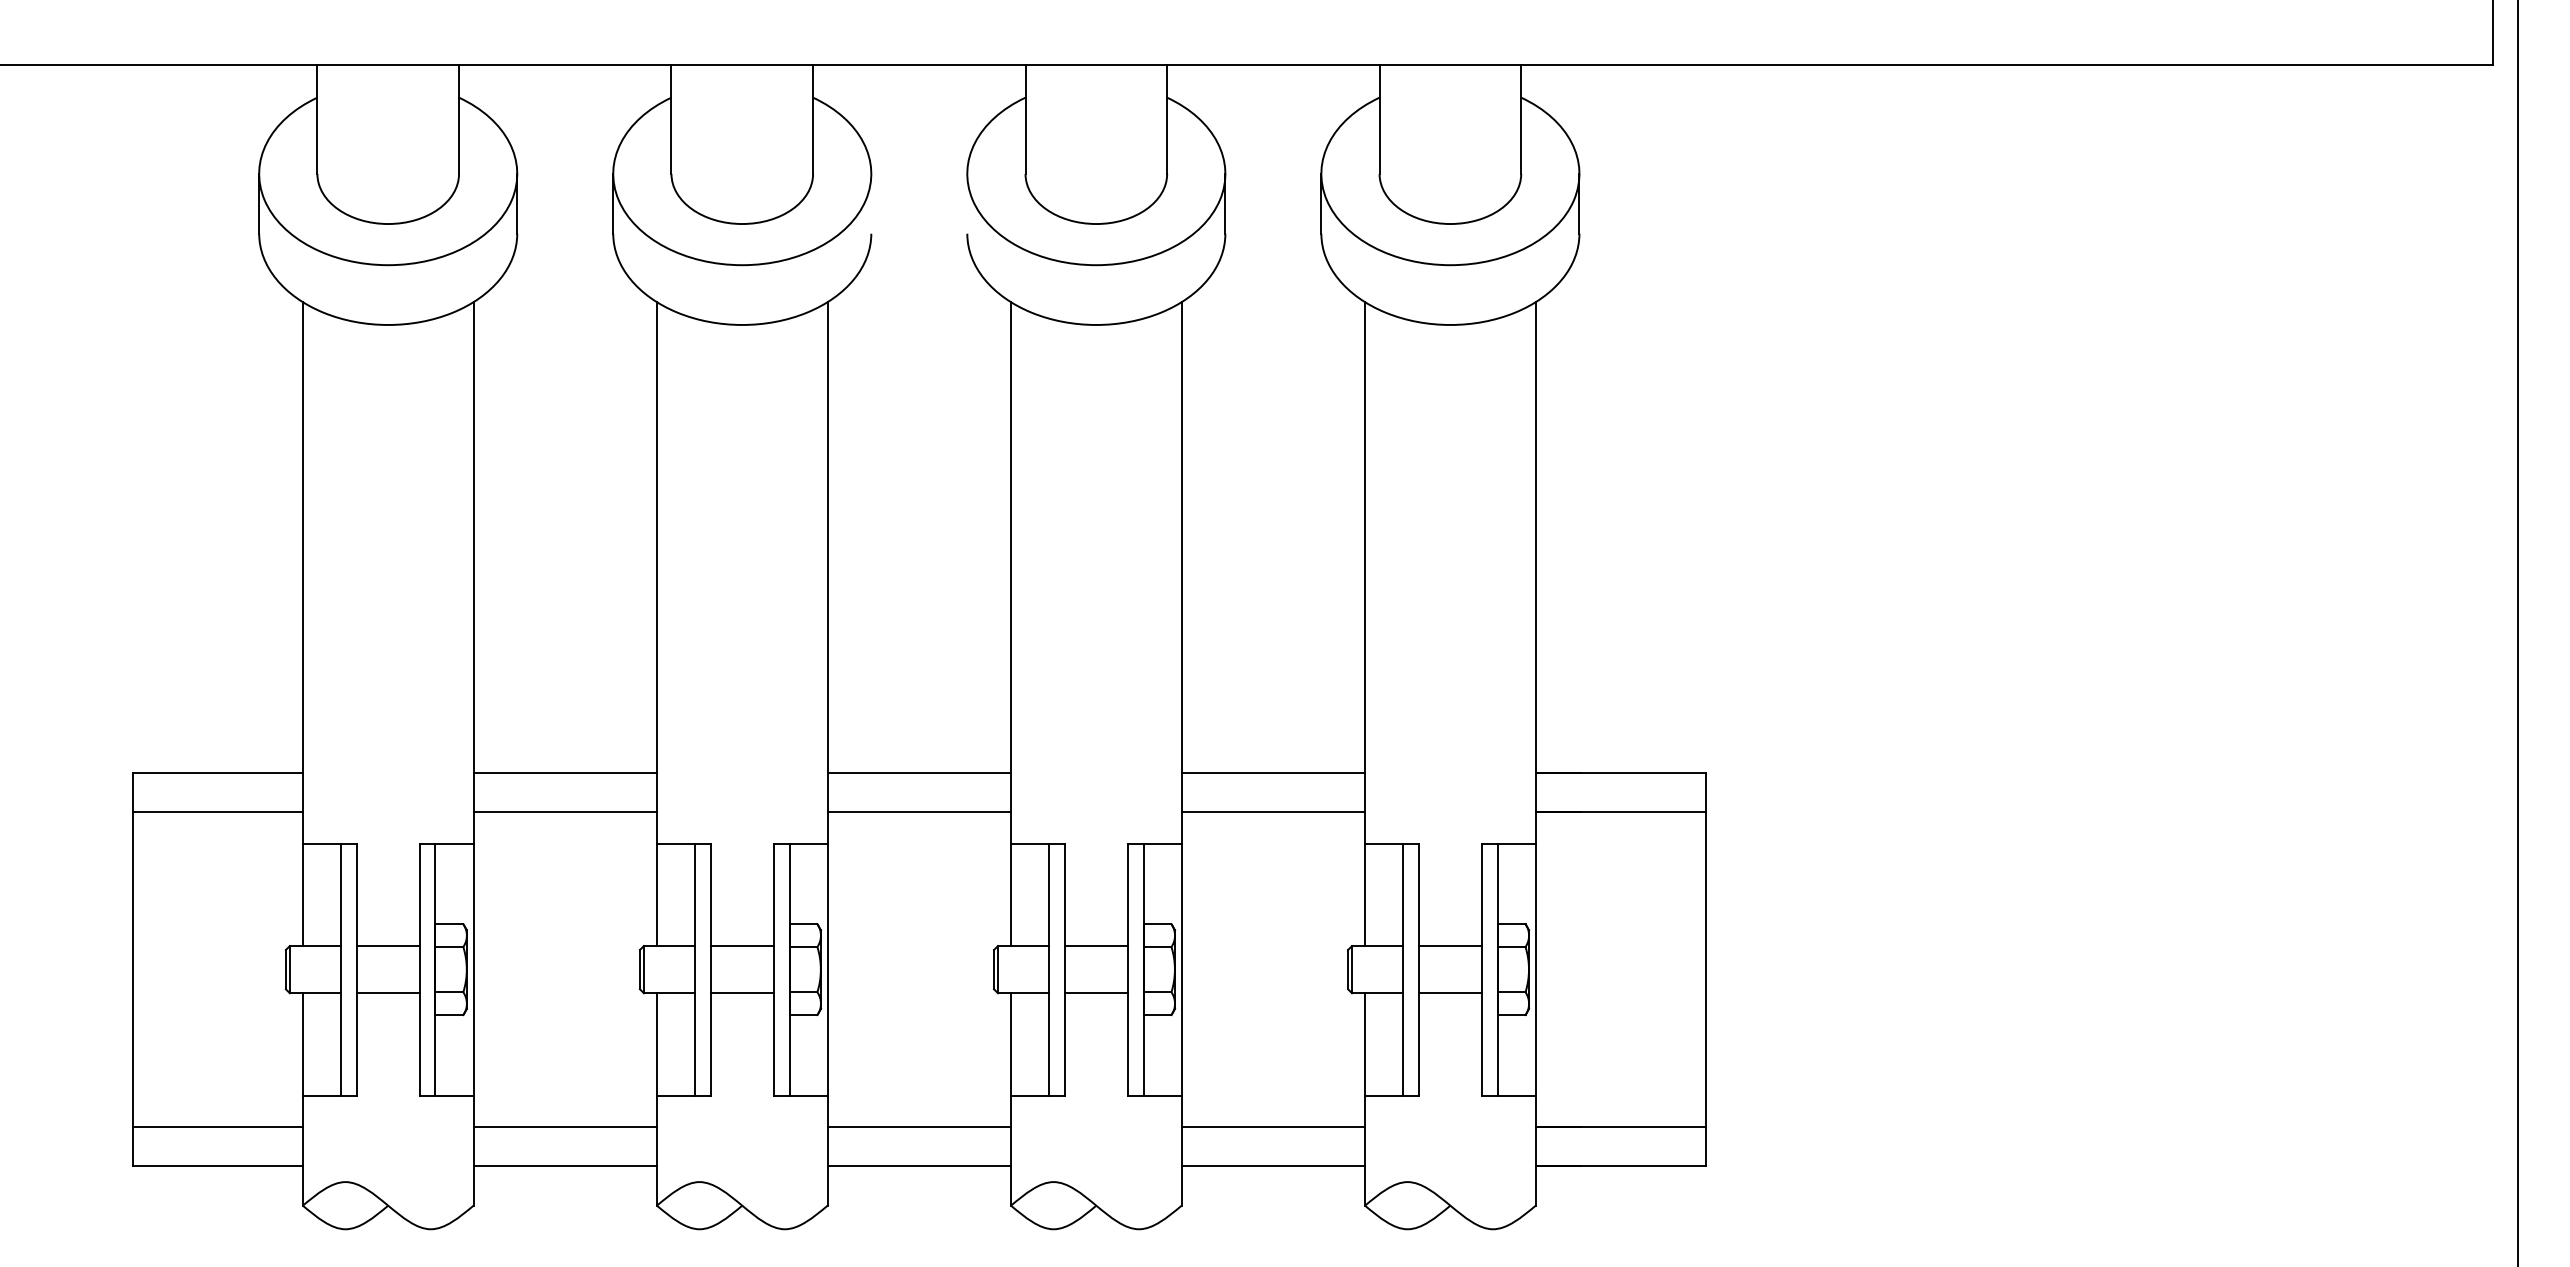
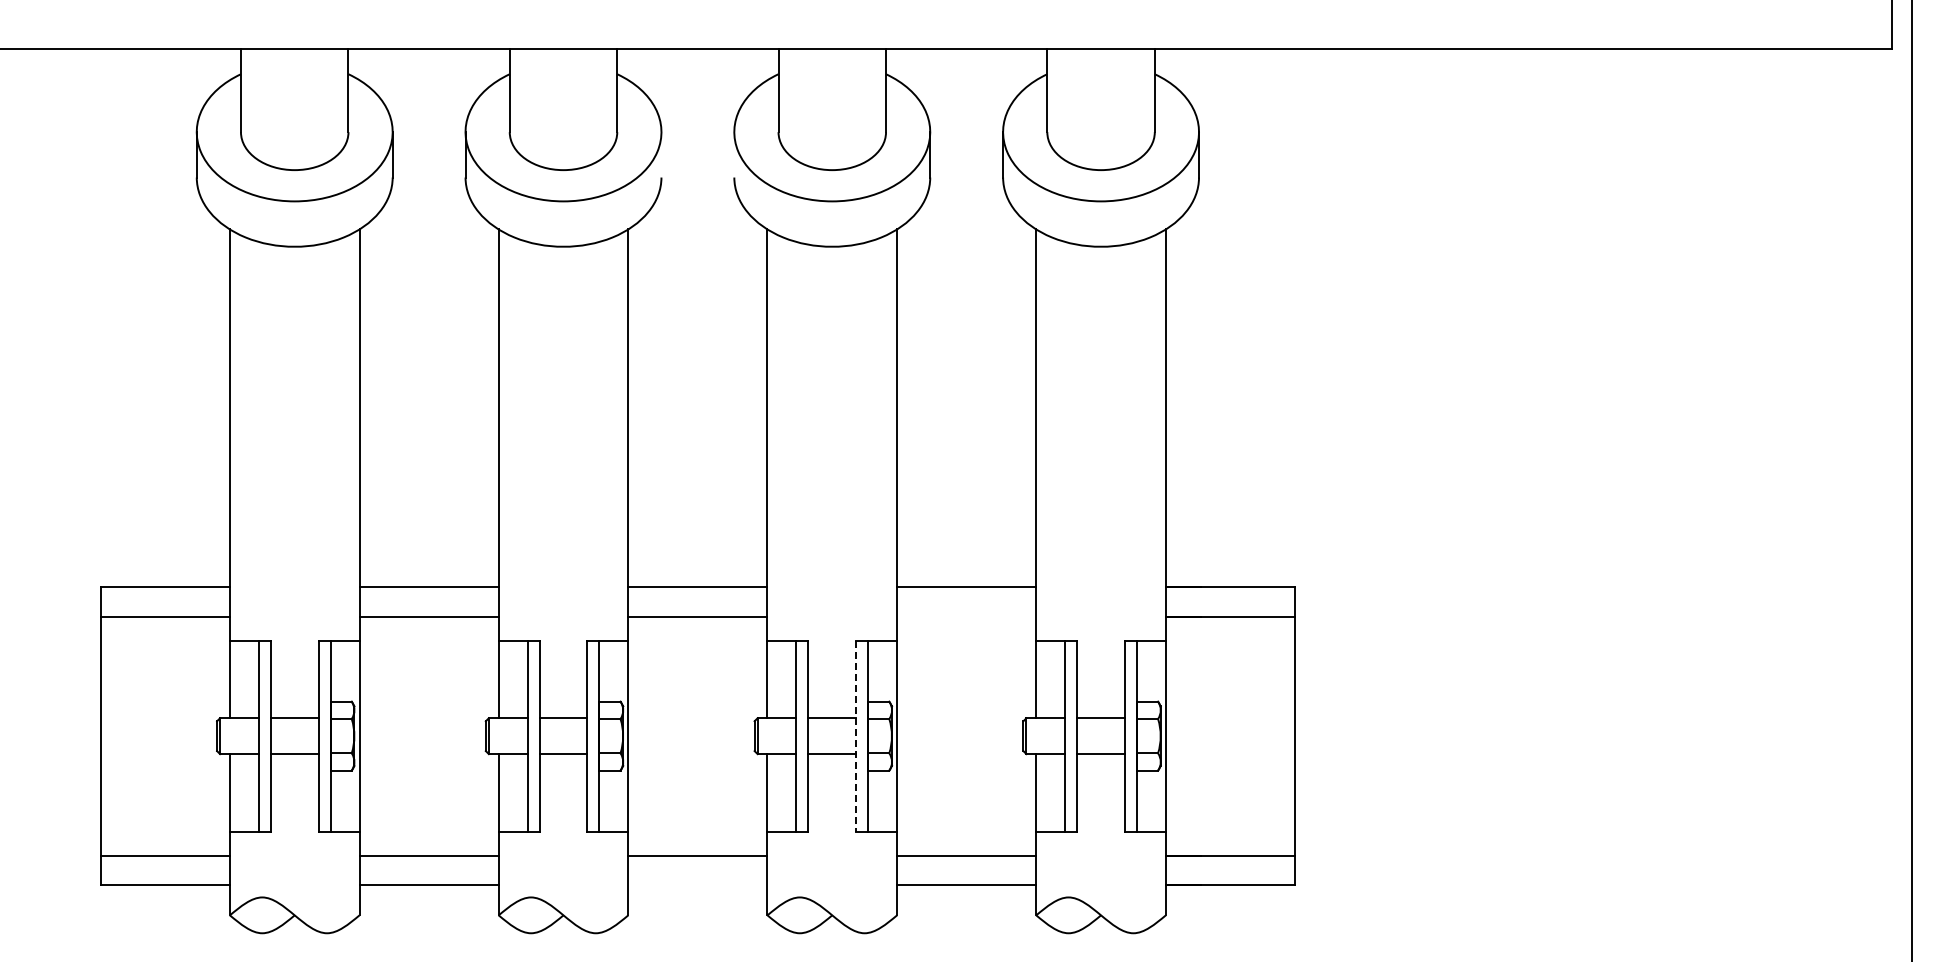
line: (1273, 811) -> (966, 616), removed
line: (1128, 970) -> (856, 736), solid -> dashed
line: (918, 1166) -> (697, 885), removed

